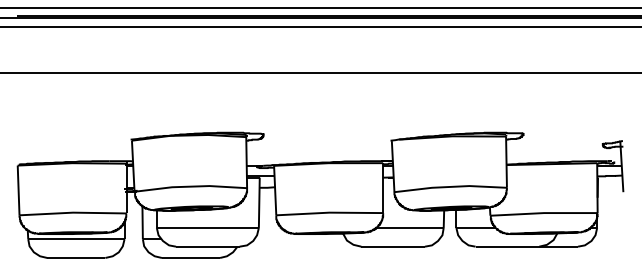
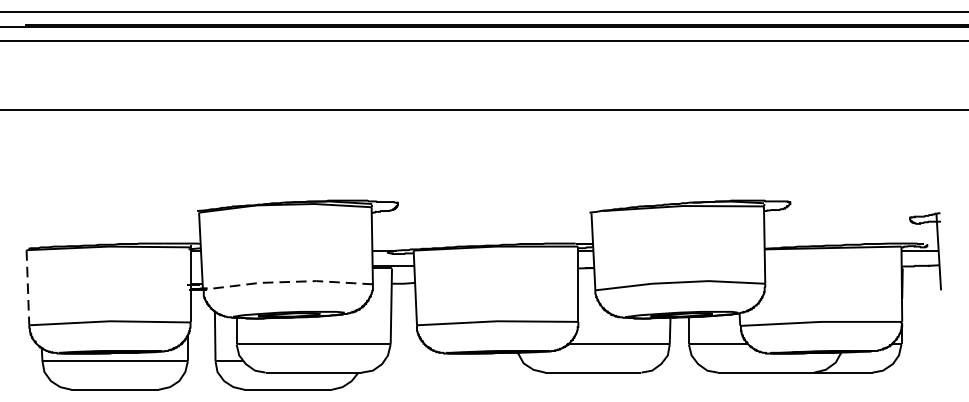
line: (190, 186) -> (287, 281), solid -> dashed
line: (18, 190) -> (27, 287), solid -> dashed

